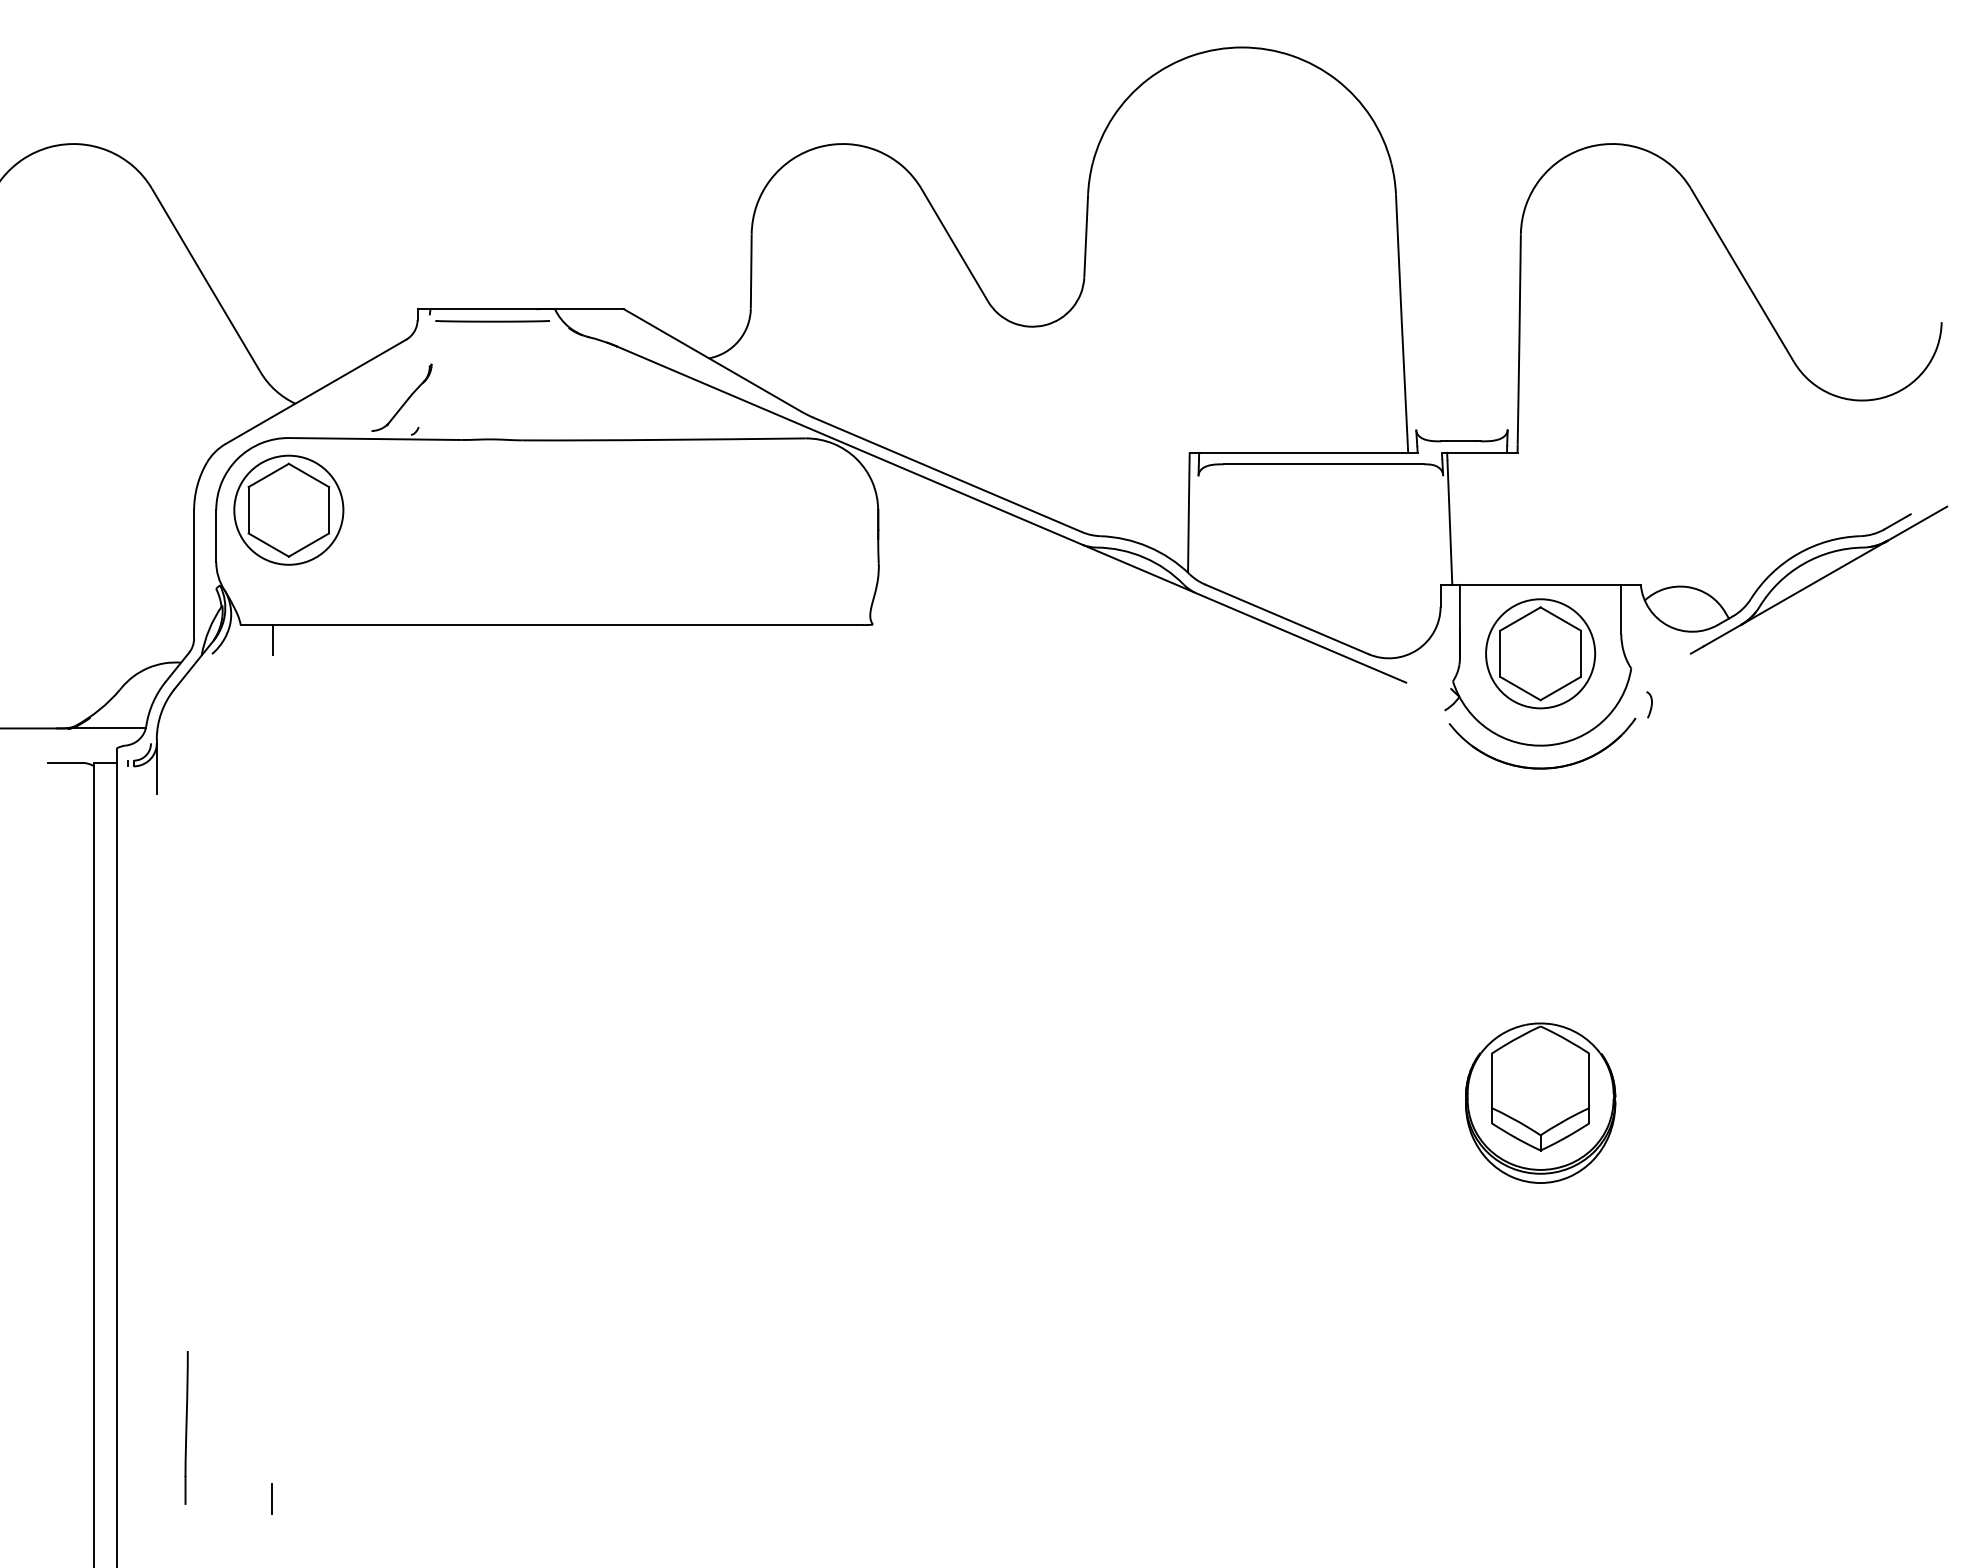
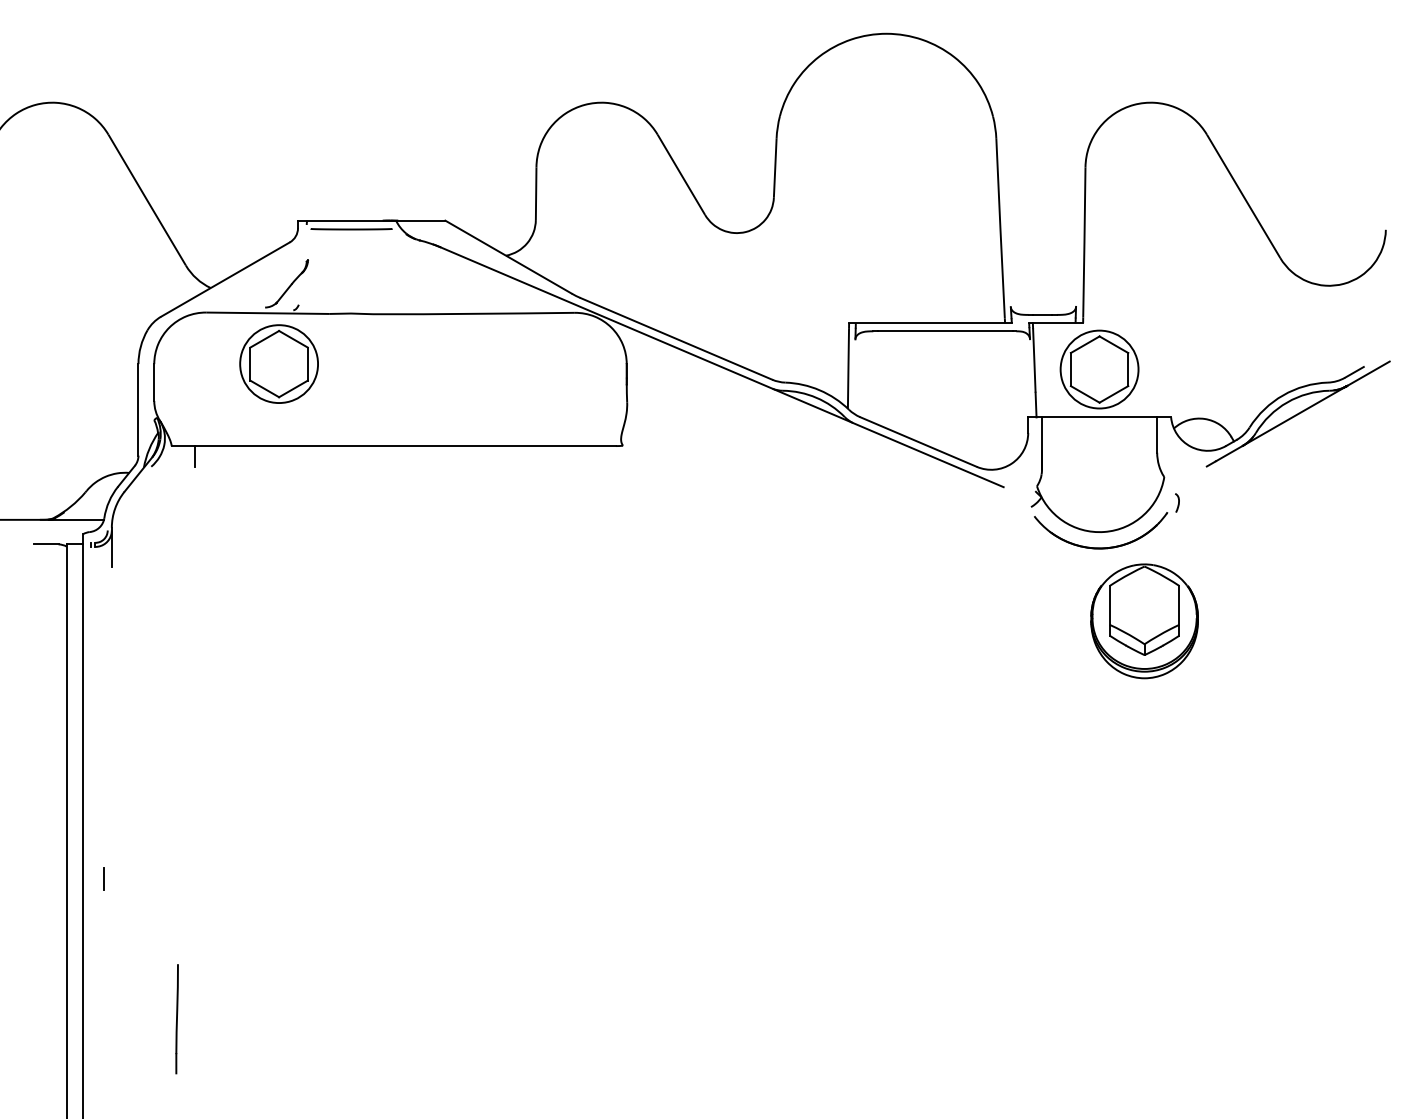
part: (288, 509) -> (278, 363), moved
part: (1540, 653) -> (1099, 369), moved
part: (1540, 1103) -> (1144, 621), moved
line: (185, 1428) -> (176, 1019), moved
line: (271, 1498) -> (103, 878), moved

